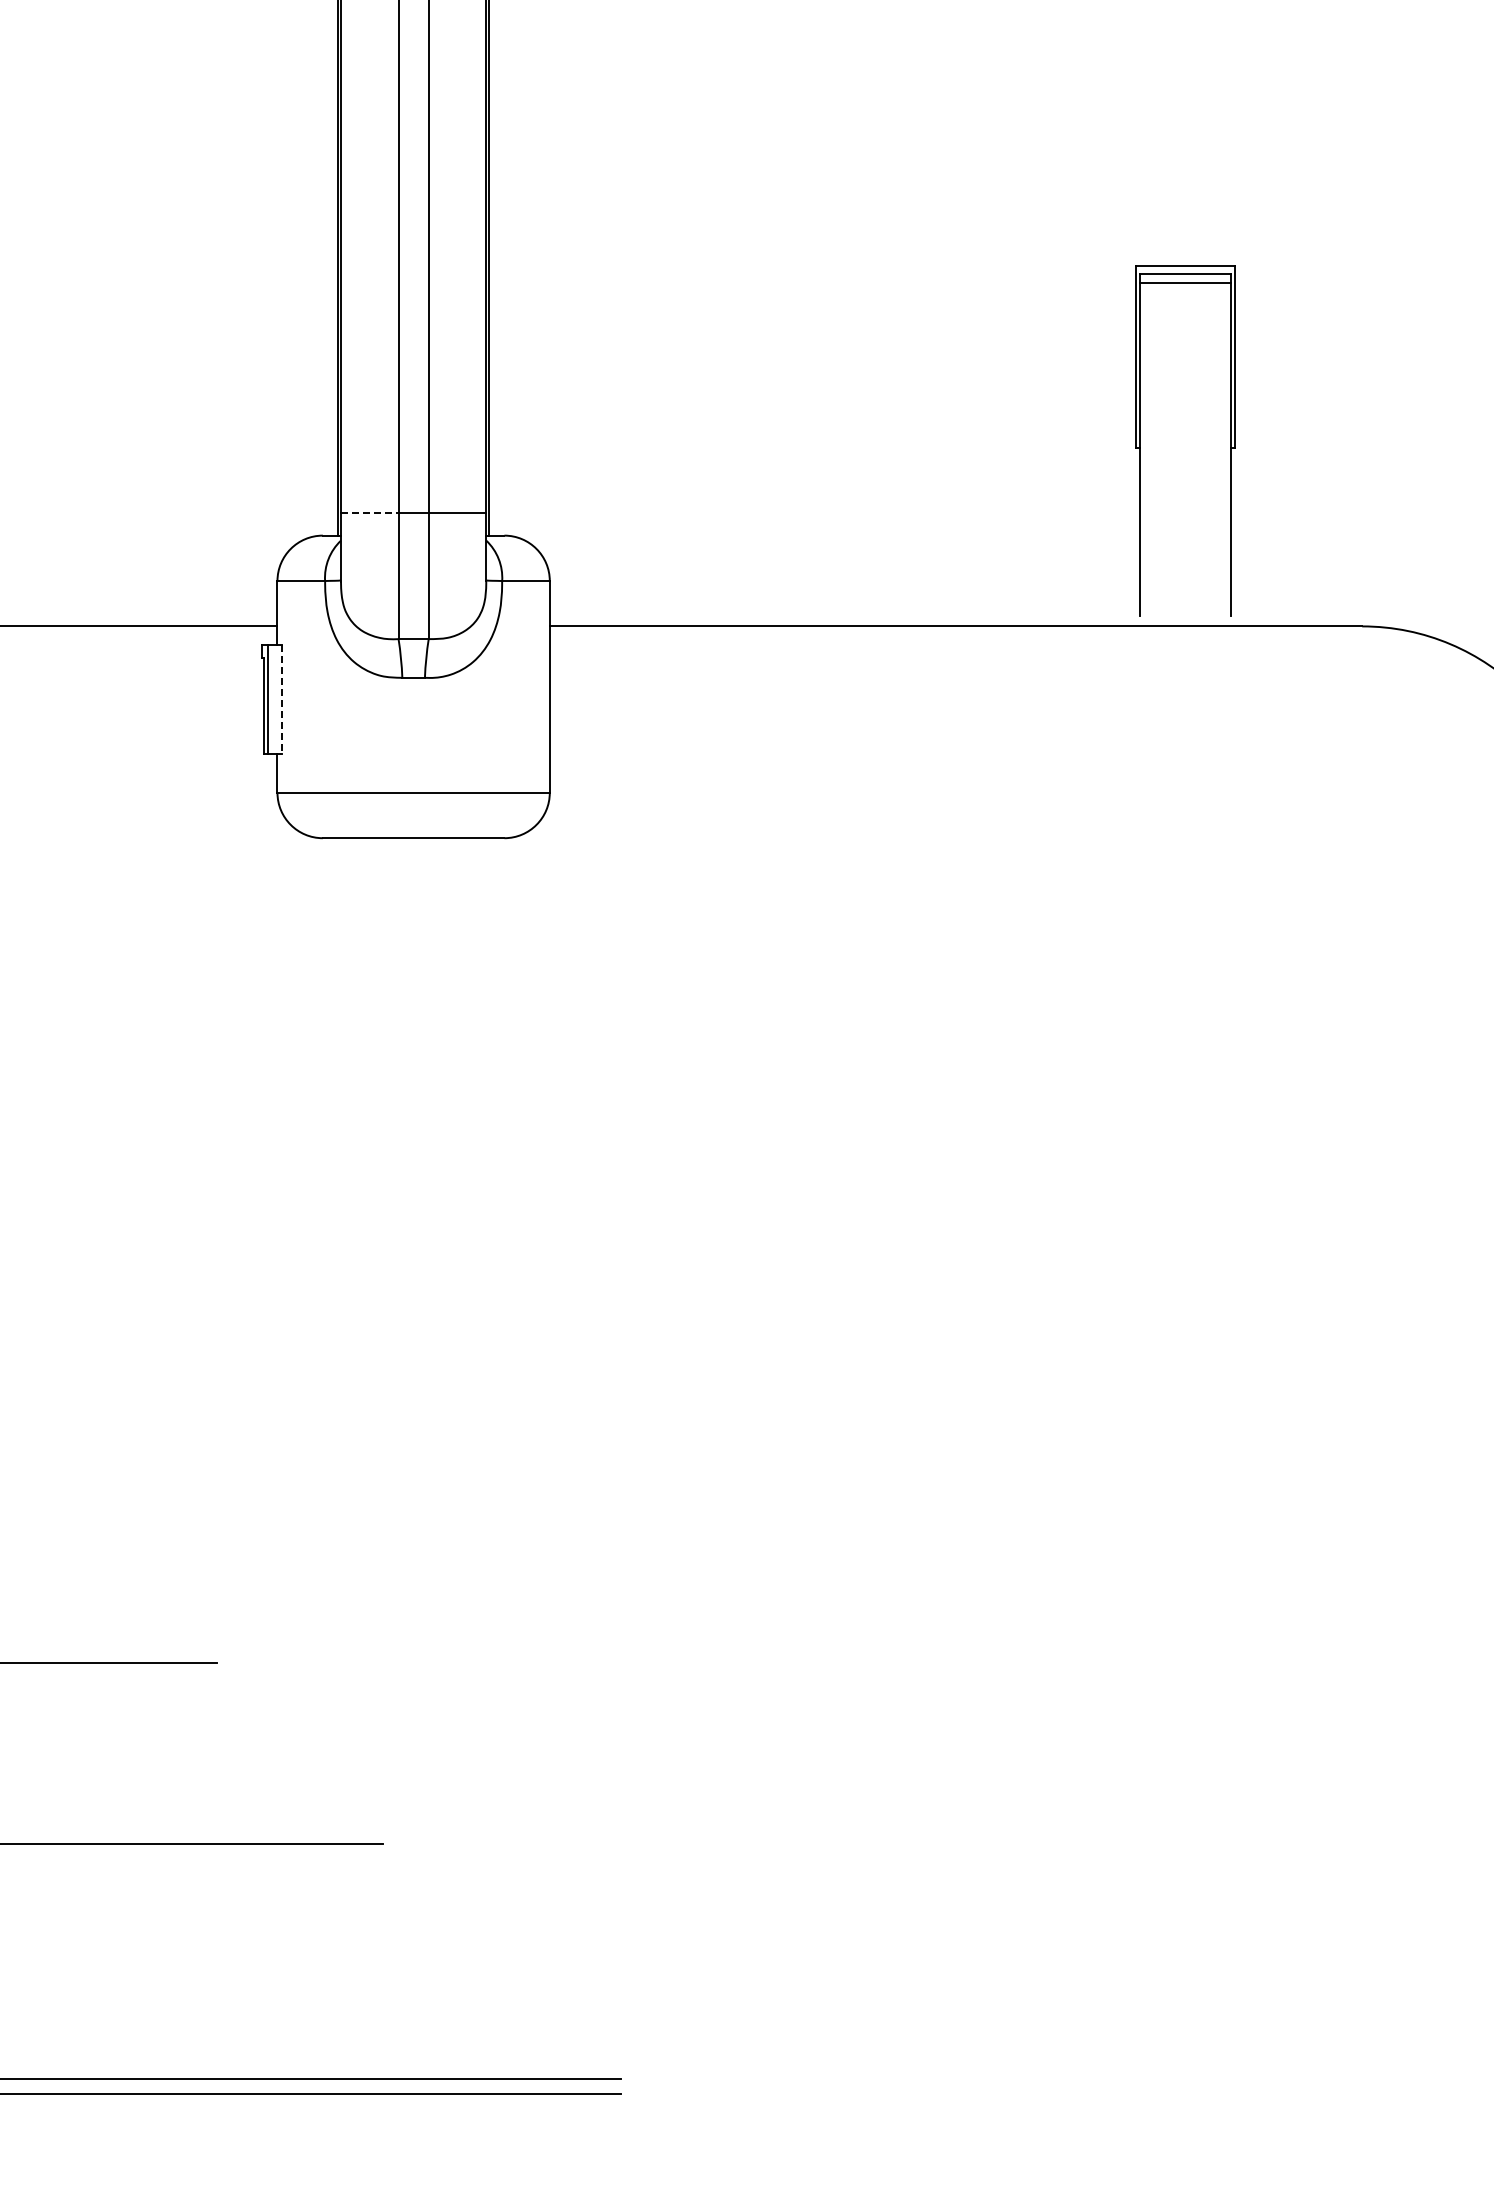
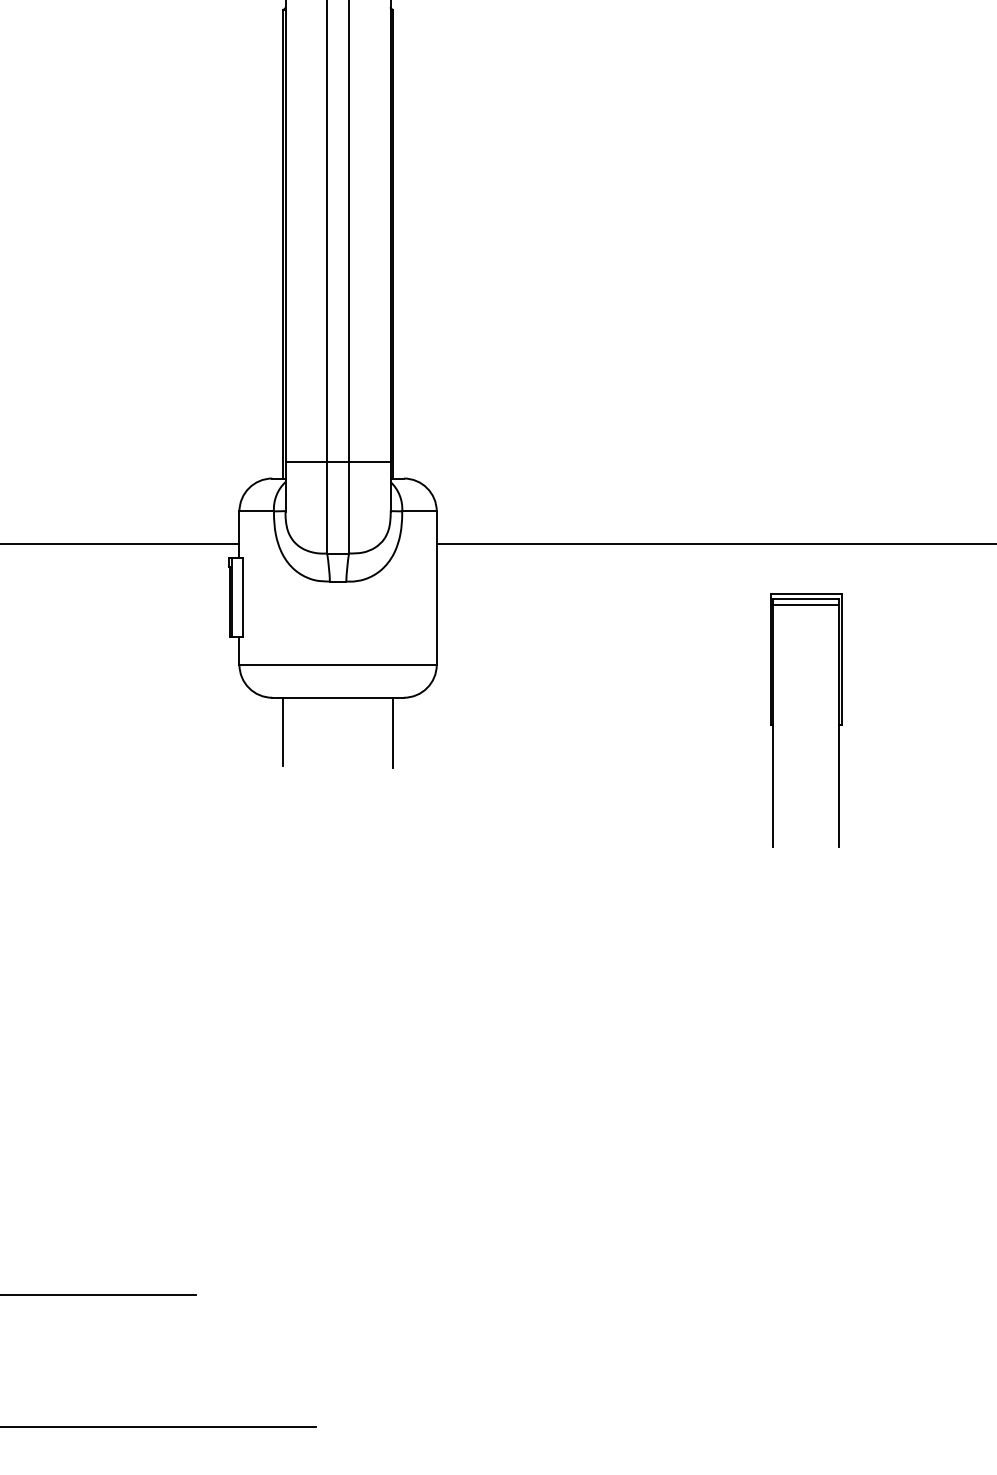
part: (1140, 440) -> (773, 719), moved
line: (369, 512) -> (306, 461), dashed -> solid
line: (282, 699) -> (243, 597), dashed -> solid
line: (338, 885) -> (283, 732), added
line: (489, 886) -> (393, 732), added

